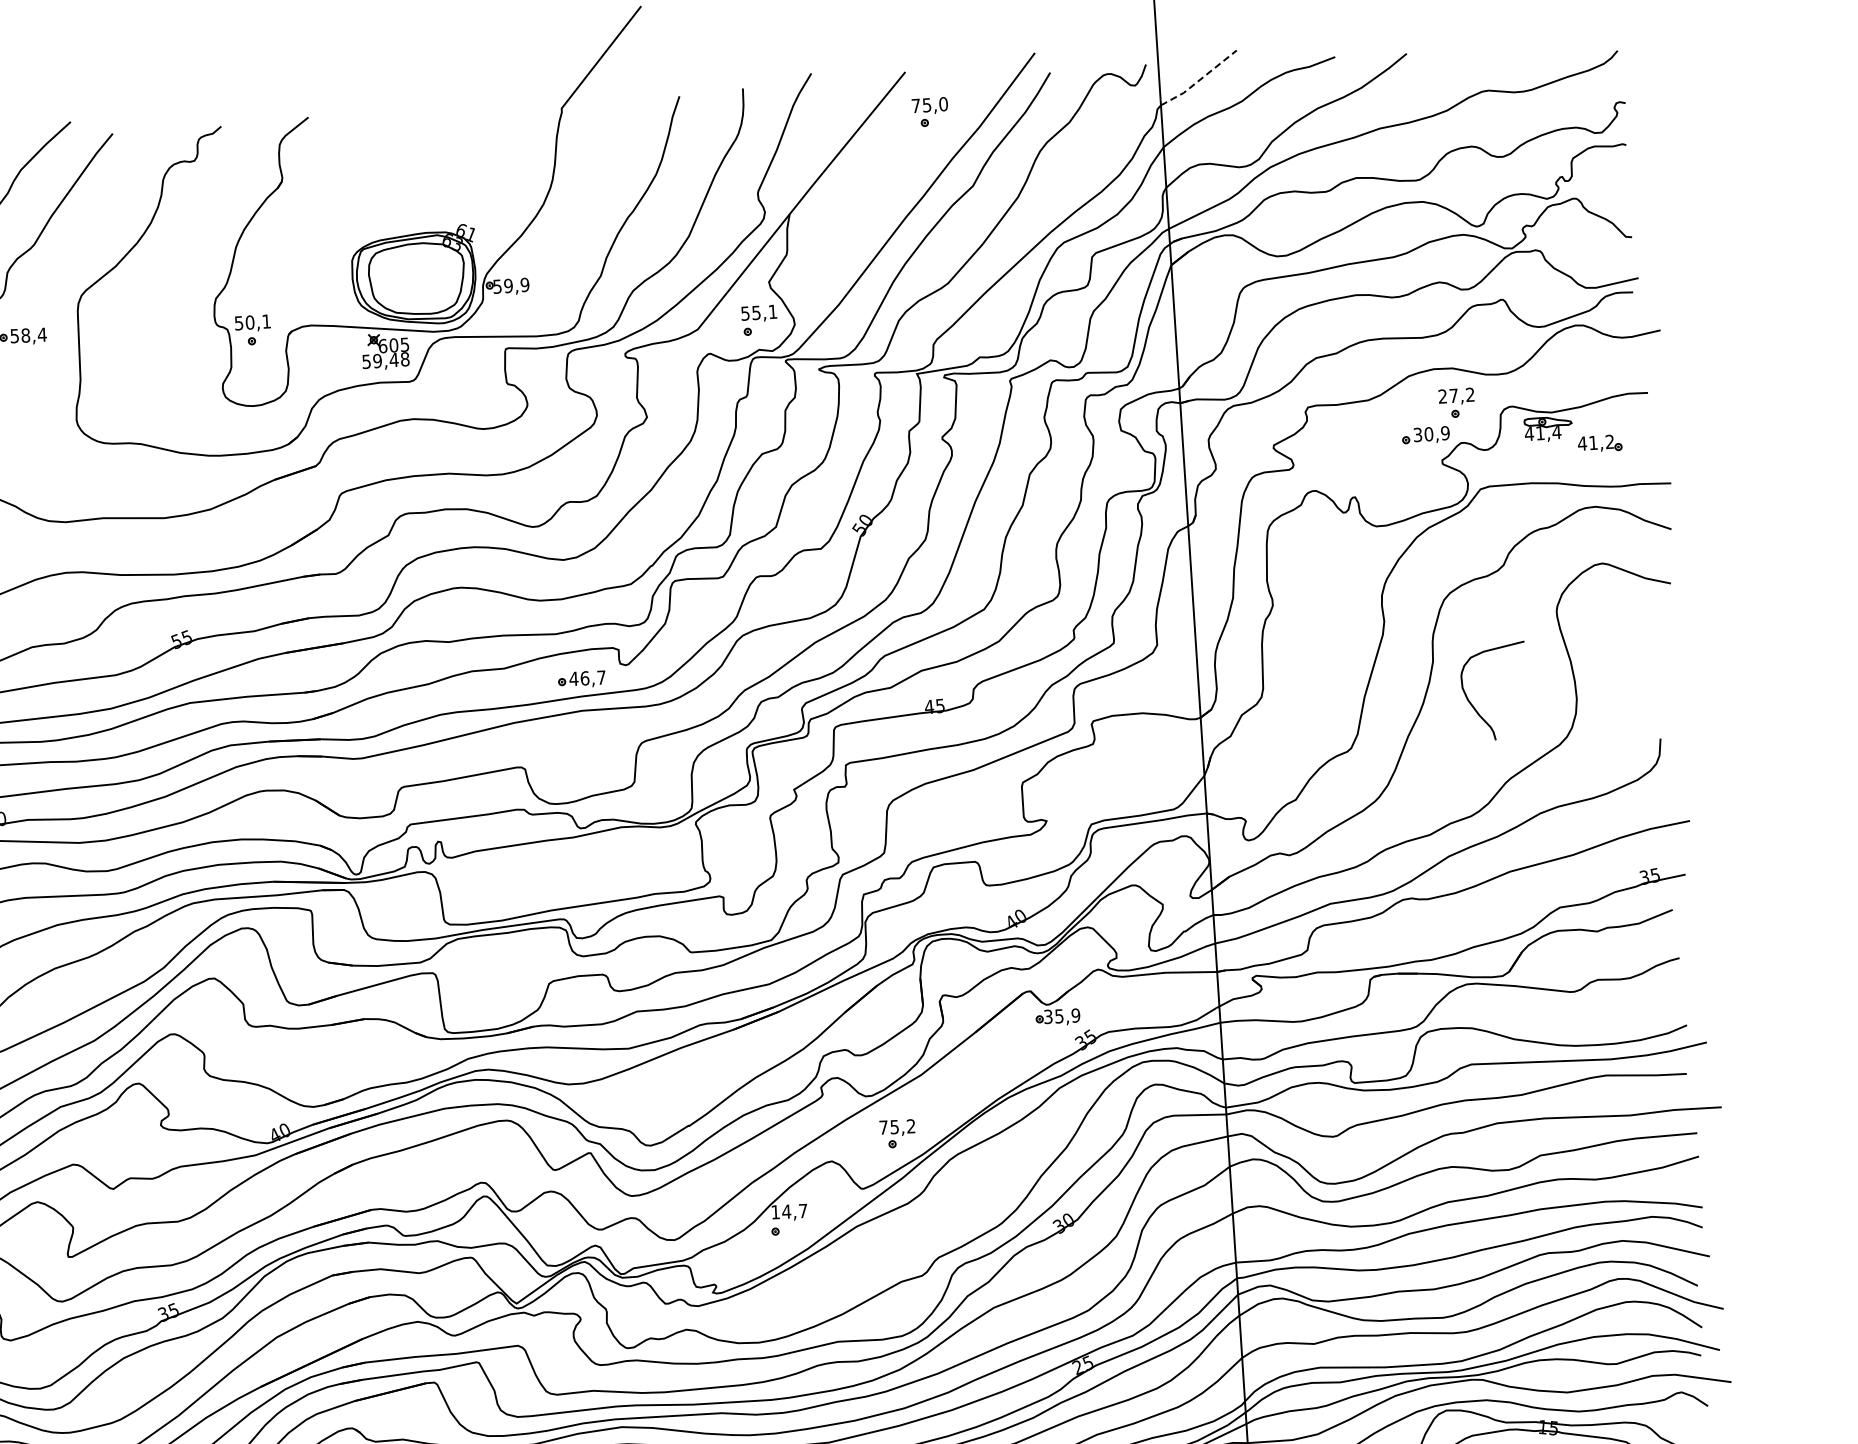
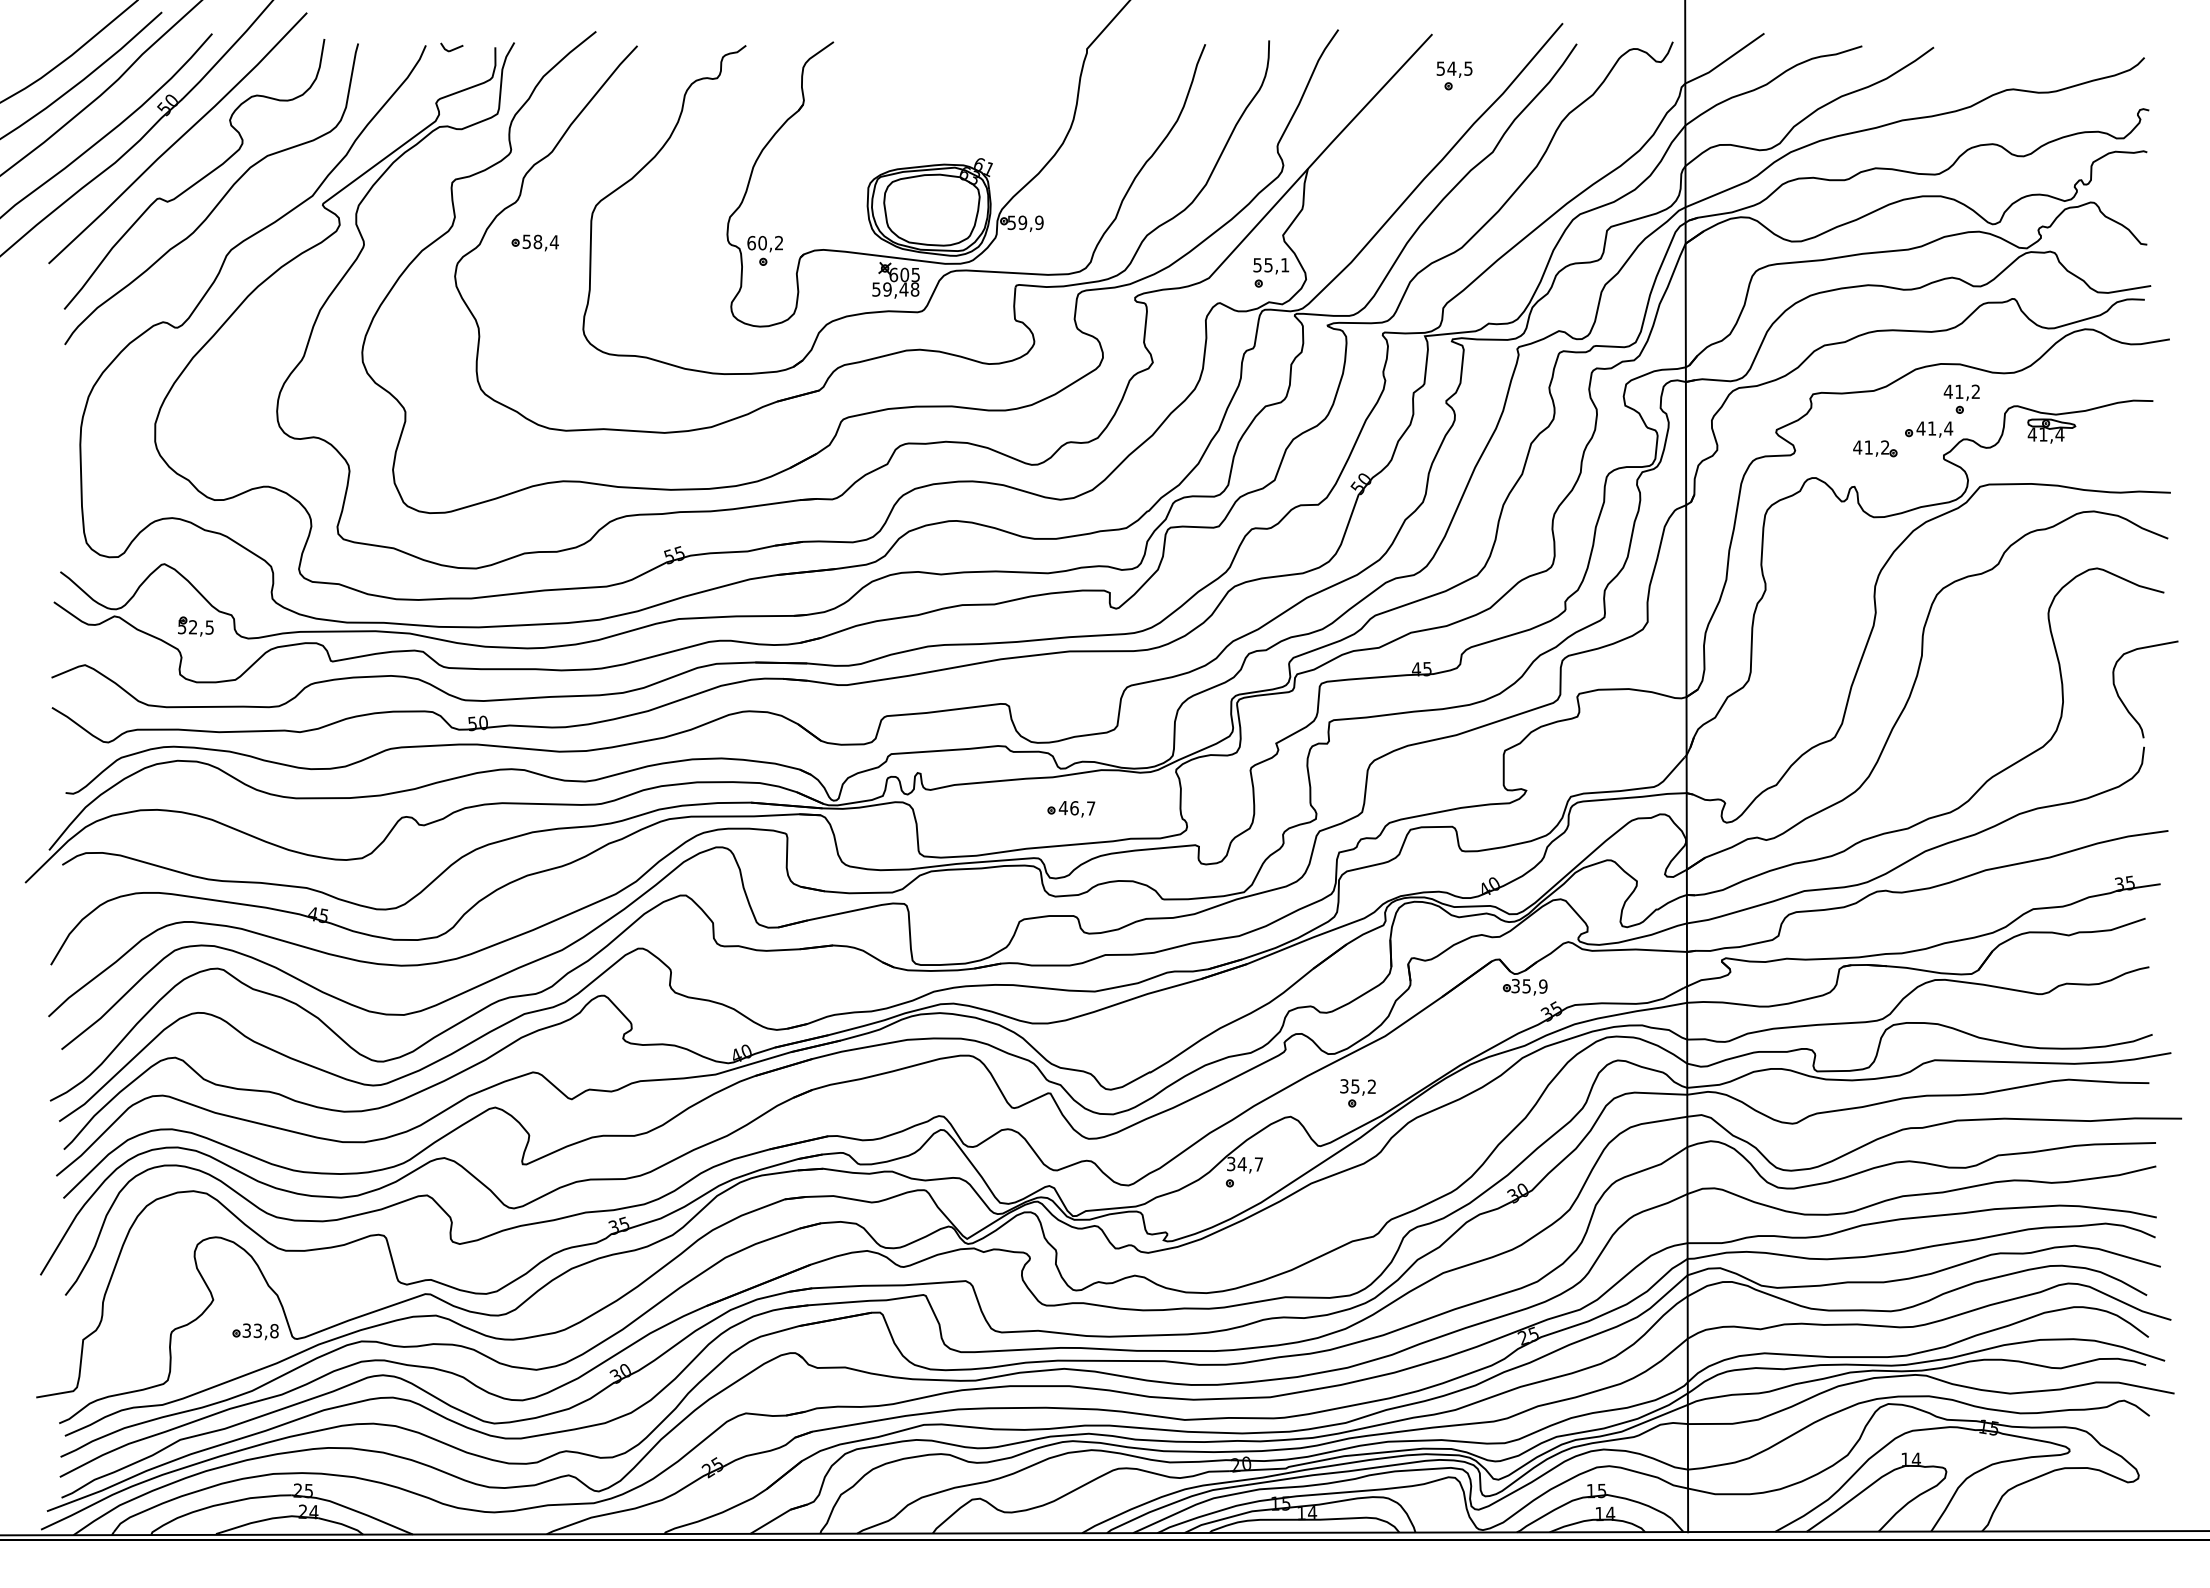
line: (1199, 80) -> (1725, 61), dashed -> solid
text: (929, 104) -> (1454, 68), 75,0 -> 54,5
text: (252, 321) -> (765, 242), 50,1 -> 60,2
text: (1447, 395) -> (1953, 391), 27,2 -> 41,2
text: (1431, 434) -> (1934, 428), 30,9 -> 41,4
part: (1600, 443) -> (1875, 448), moved
part: (582, 679) -> (1071, 809), moved
curve: (1474, 706) -> (2124, 703), moved
text: (883, 1127) -> (1344, 1086), 75,2 -> 35,2
text: (775, 1211) -> (1231, 1163), 14,7 -> 34,7

